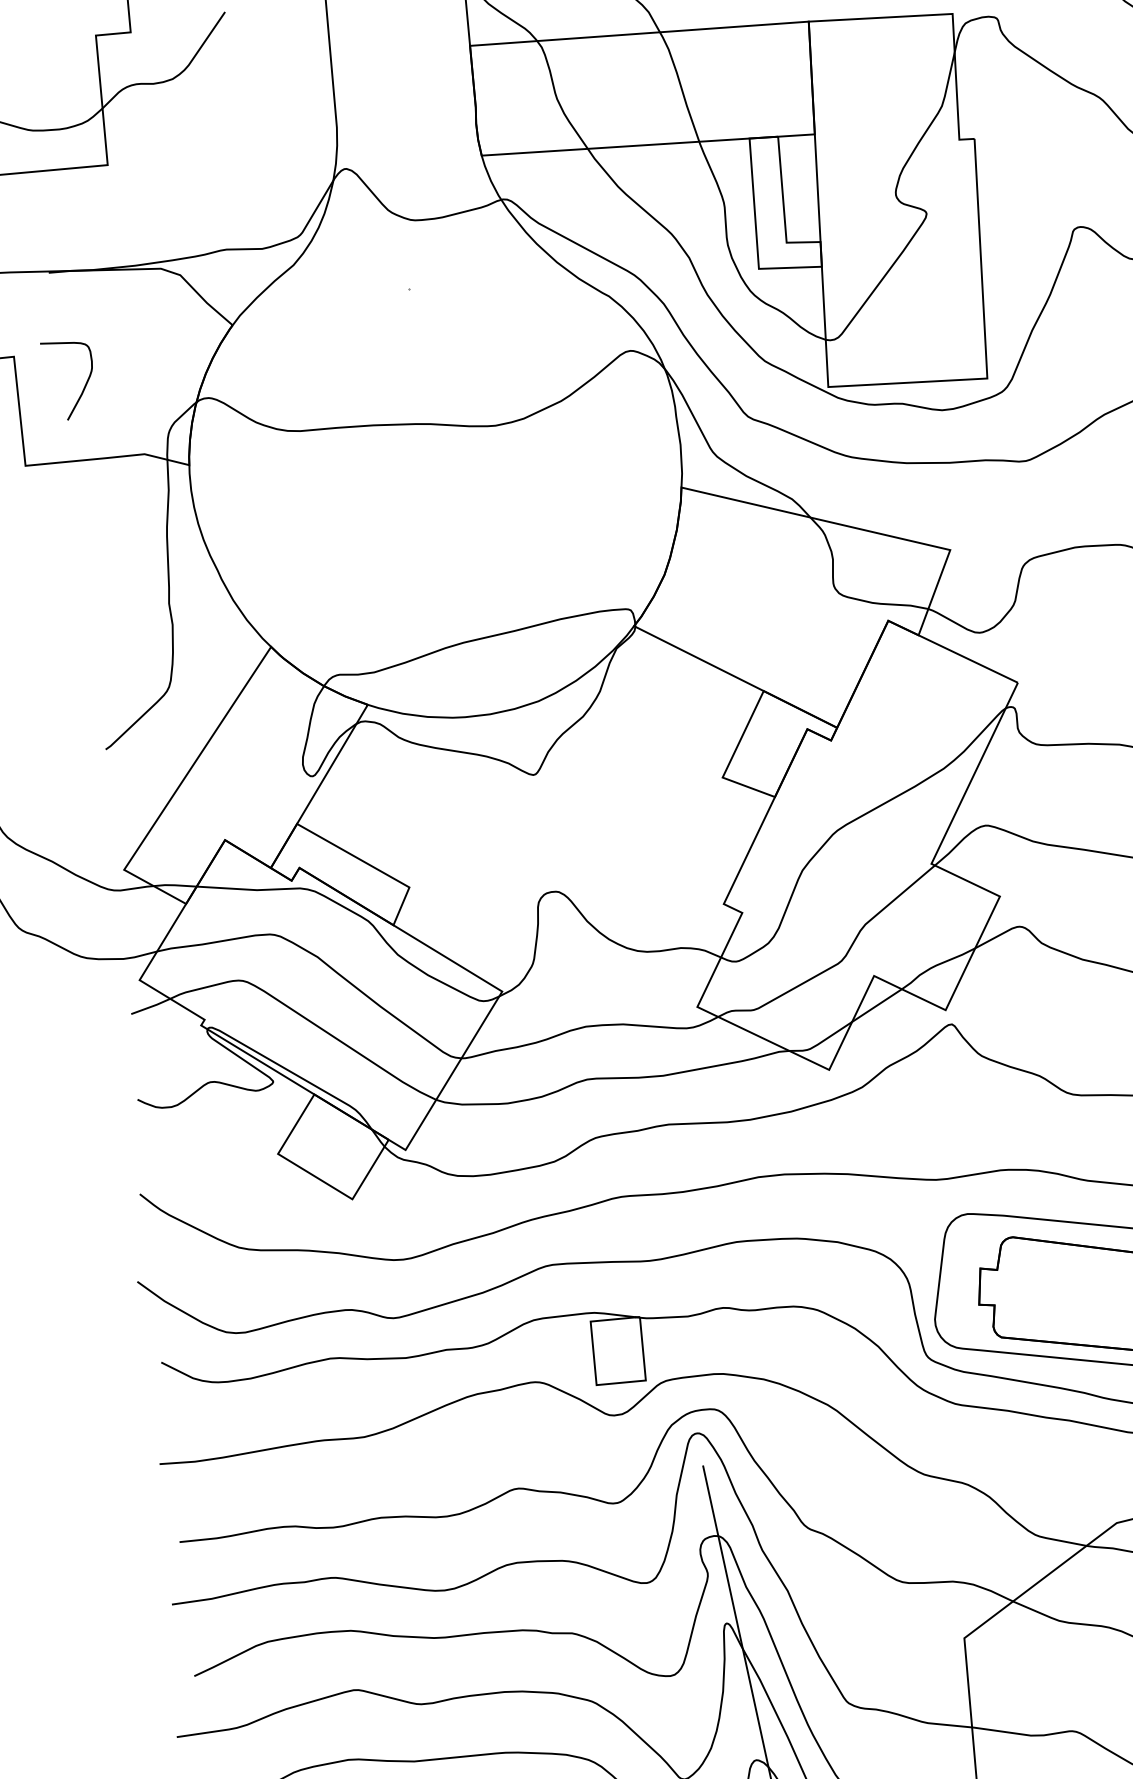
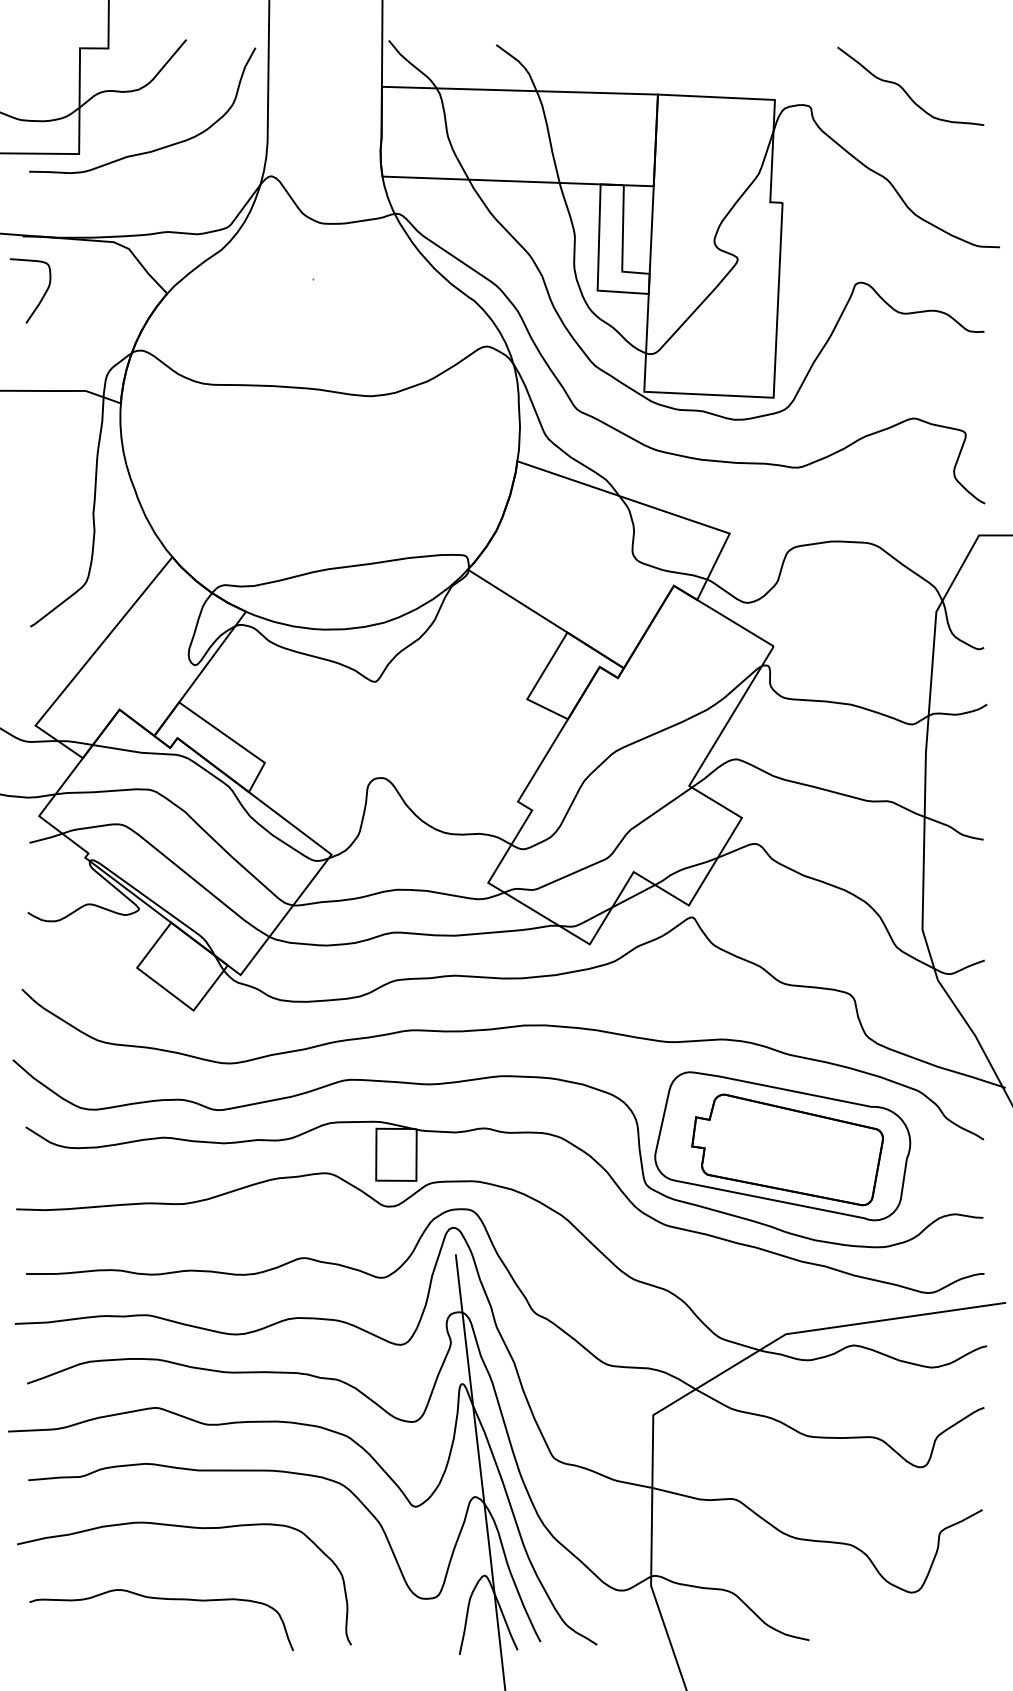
curve: (199, 150) -> (154, 149), added
curve: (84, 385) -> (42, 296), moved

